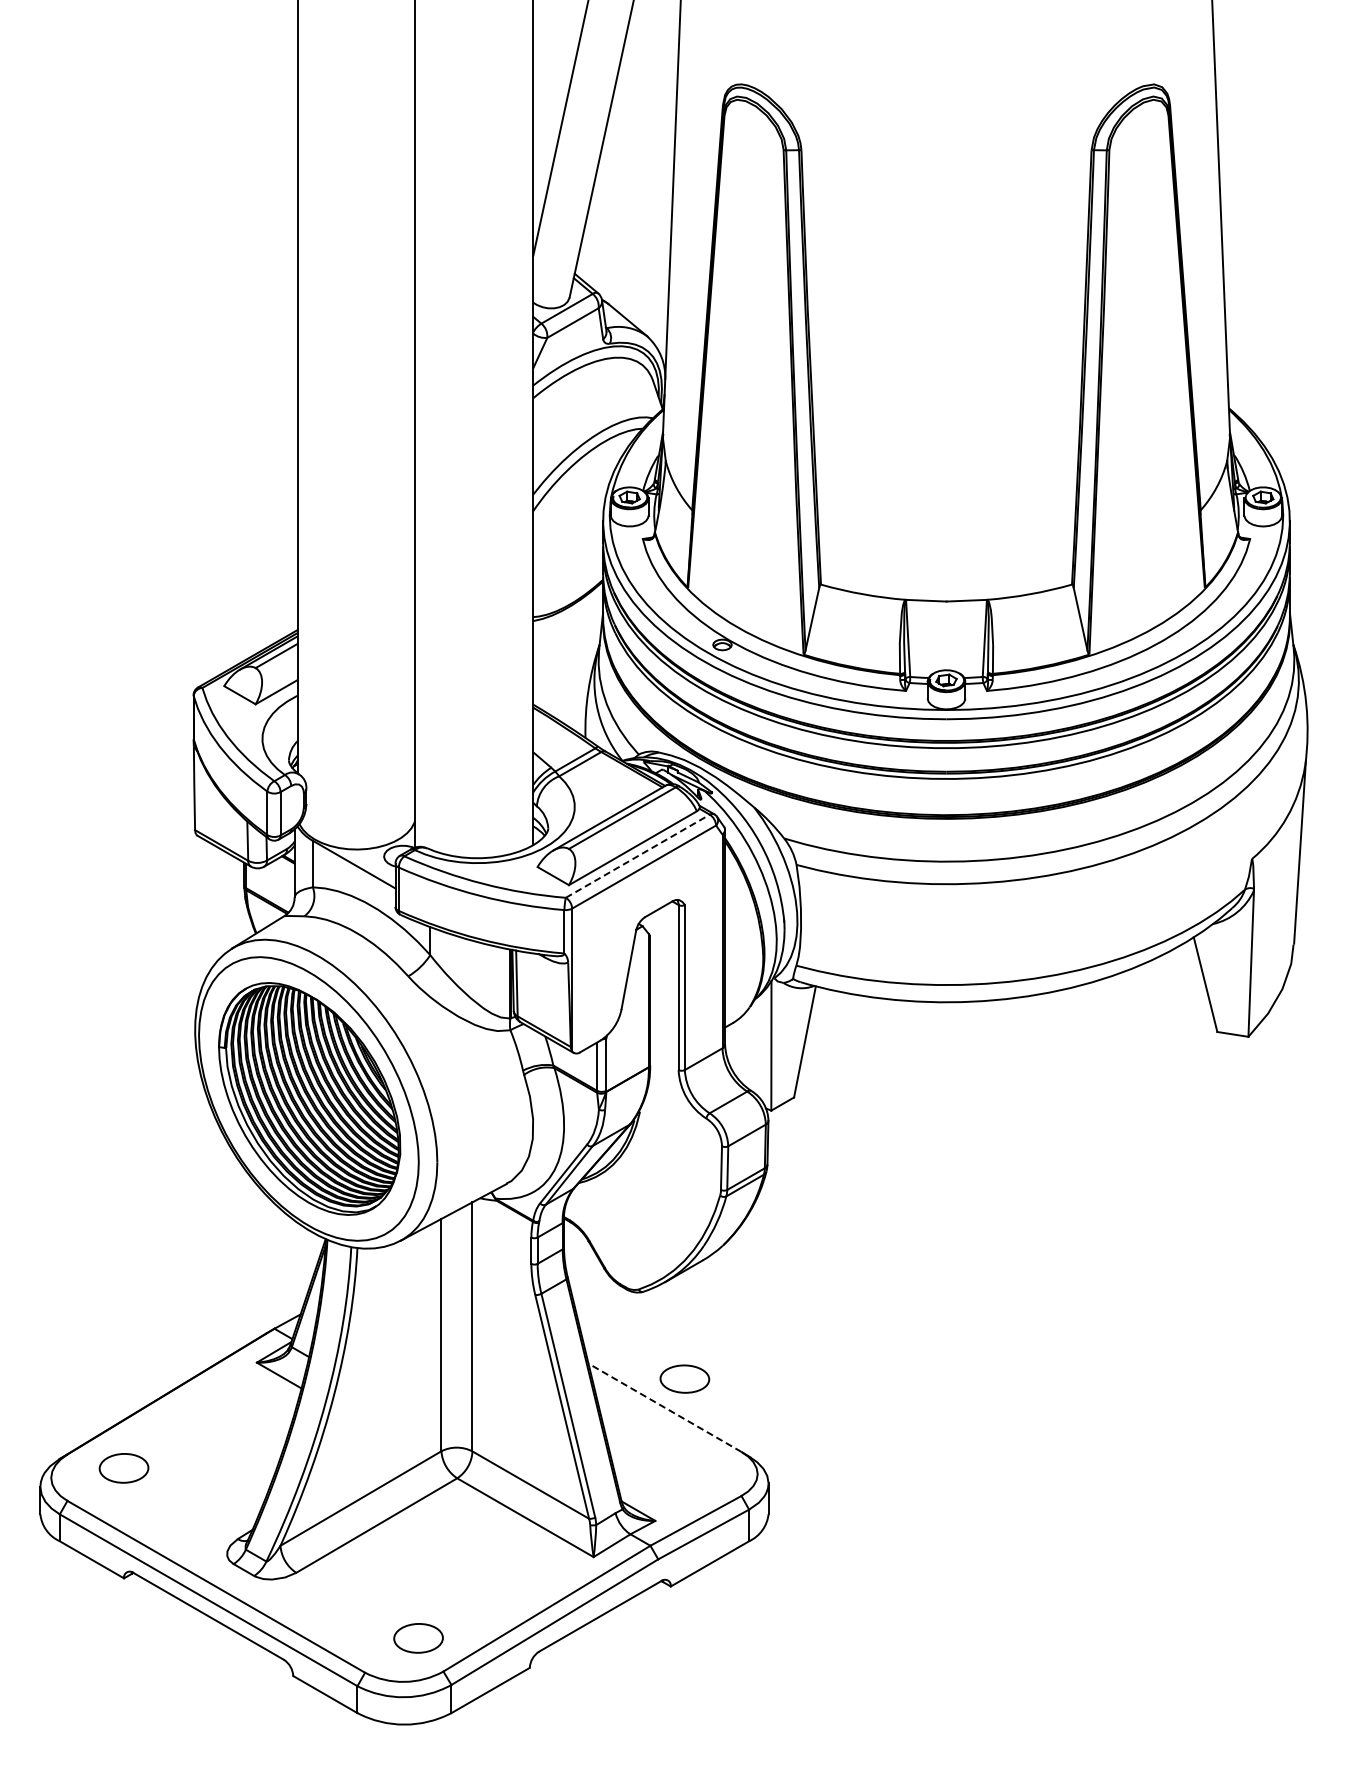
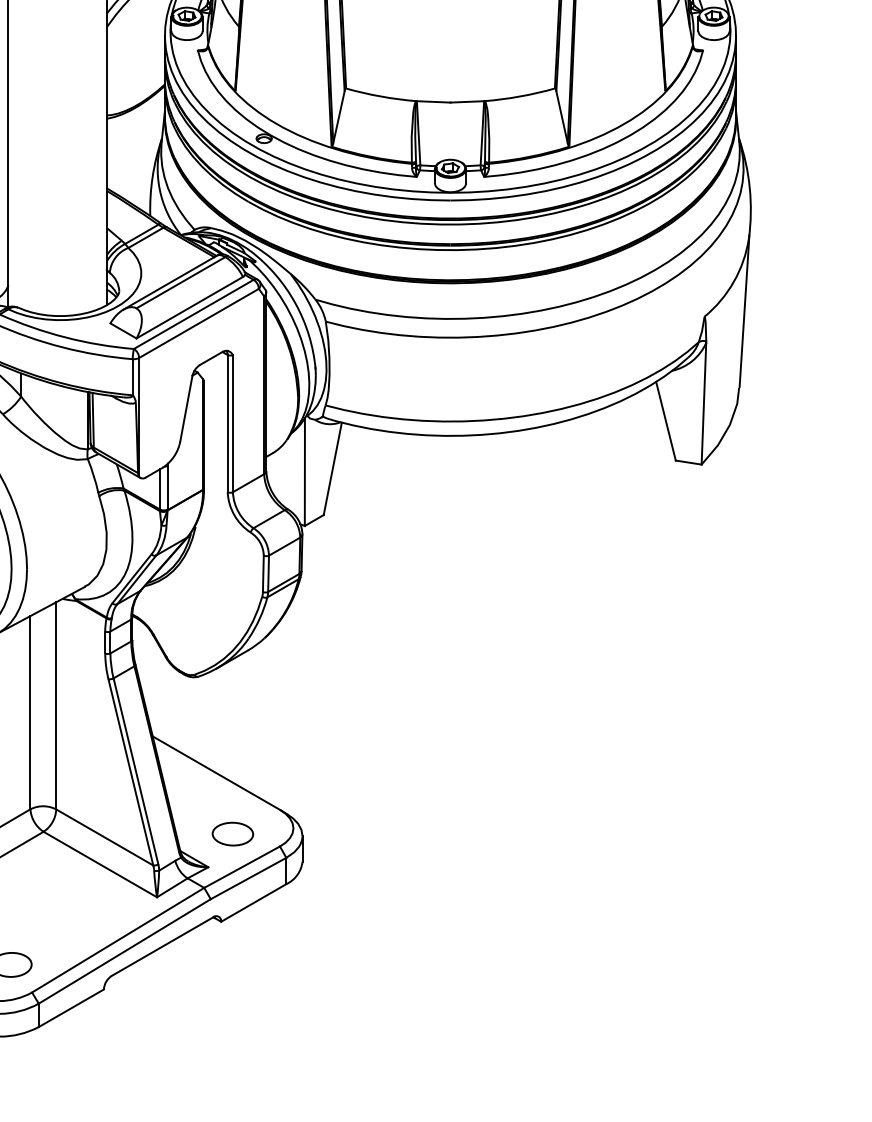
line: (638, 855) -> (194, 313), dashed -> solid
part: (684, 1378) -> (232, 833), moved
line: (664, 1407) -> (215, 772), dashed -> solid

